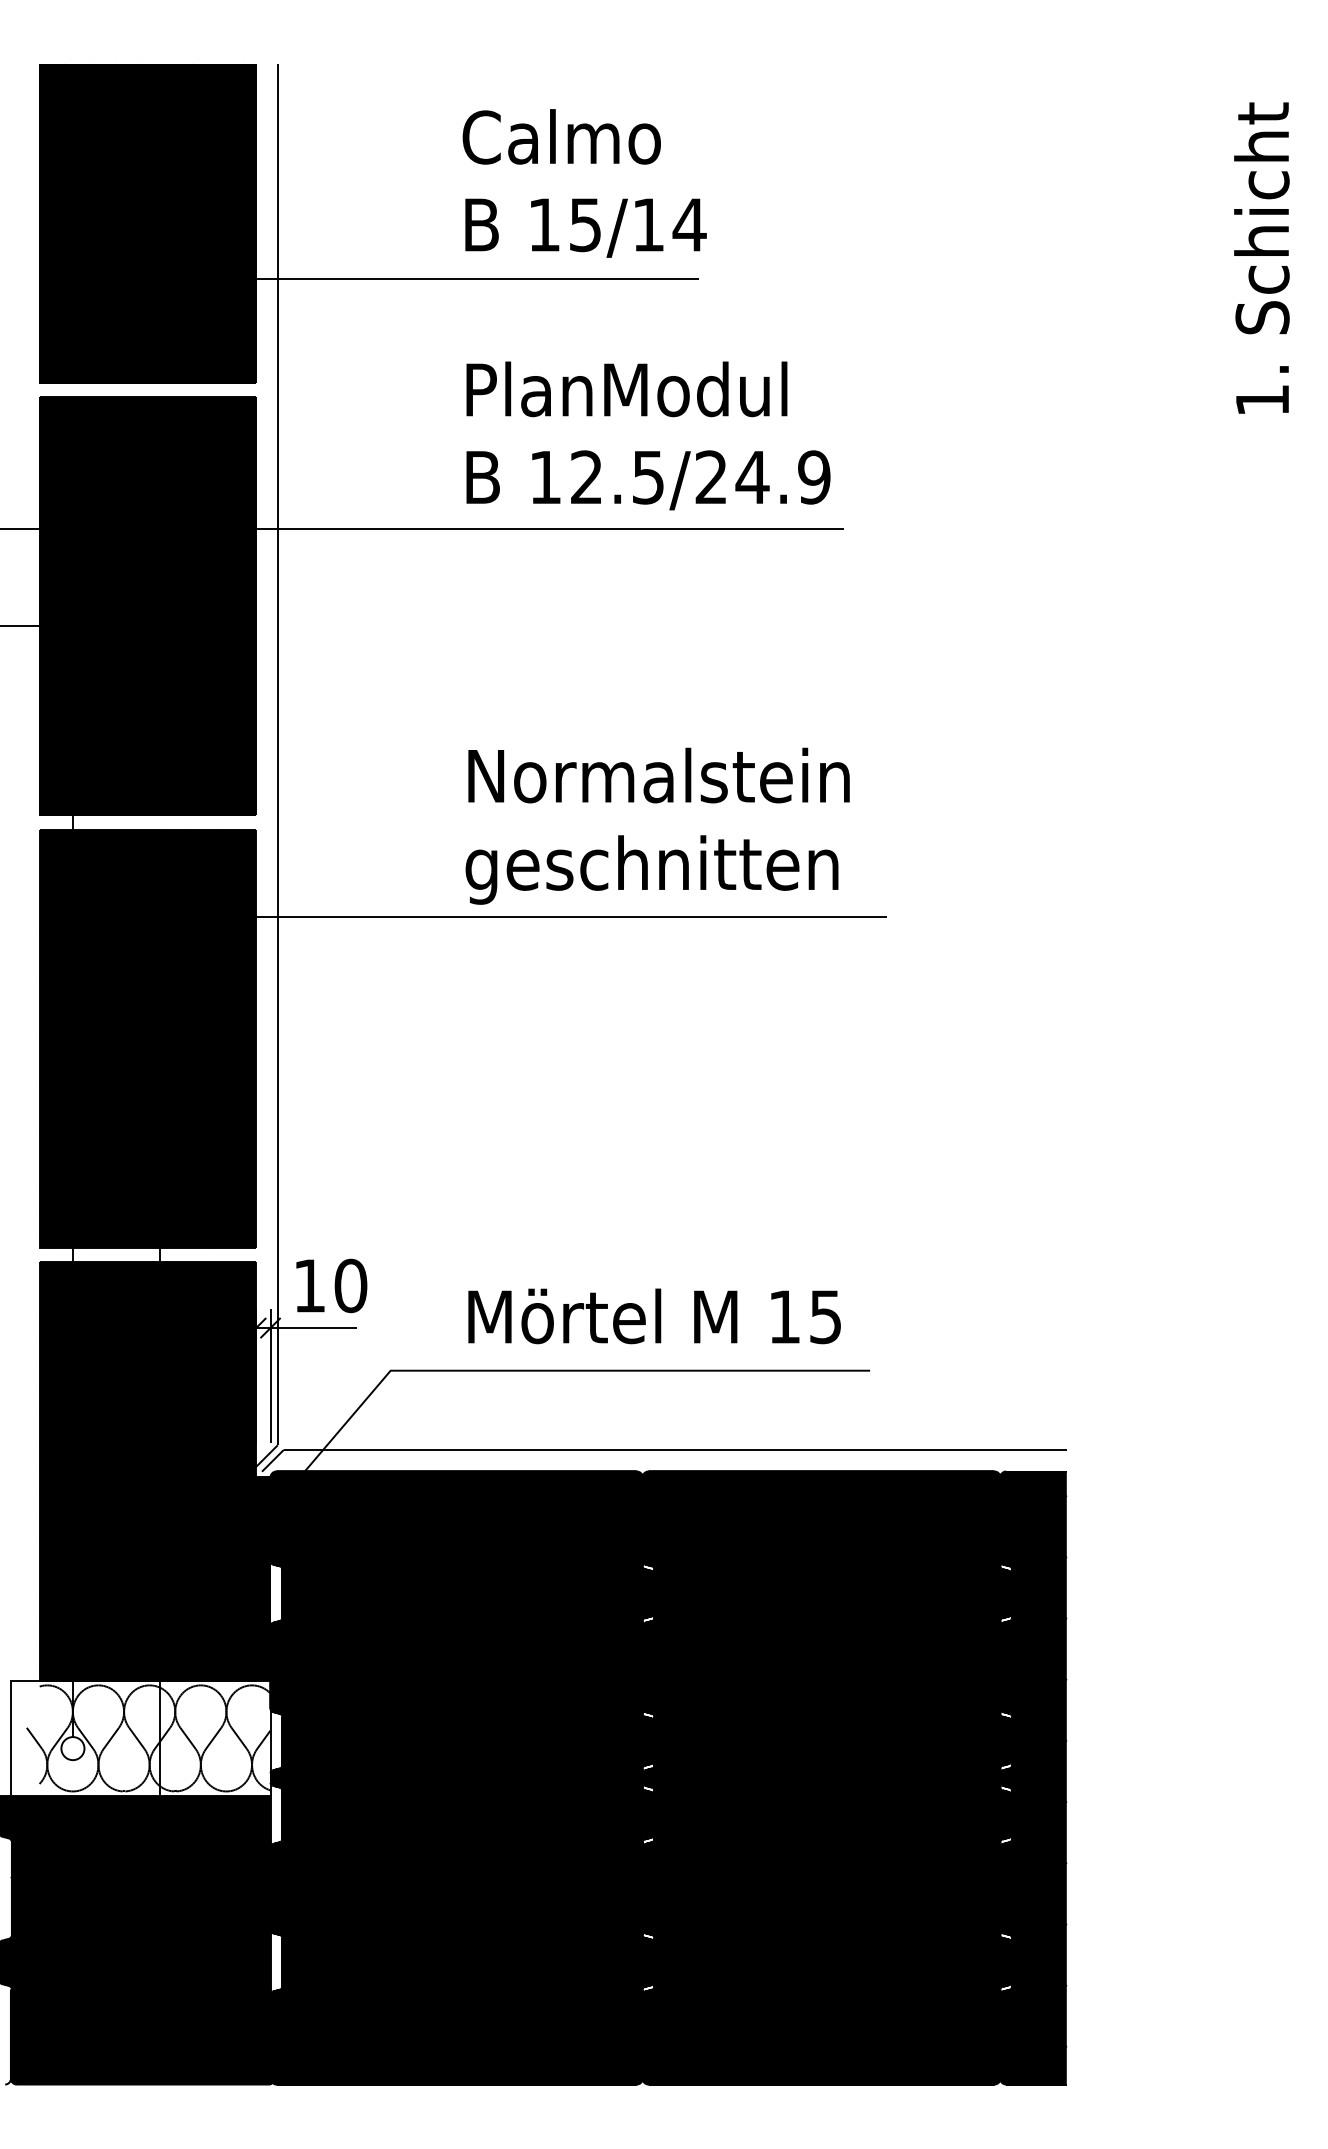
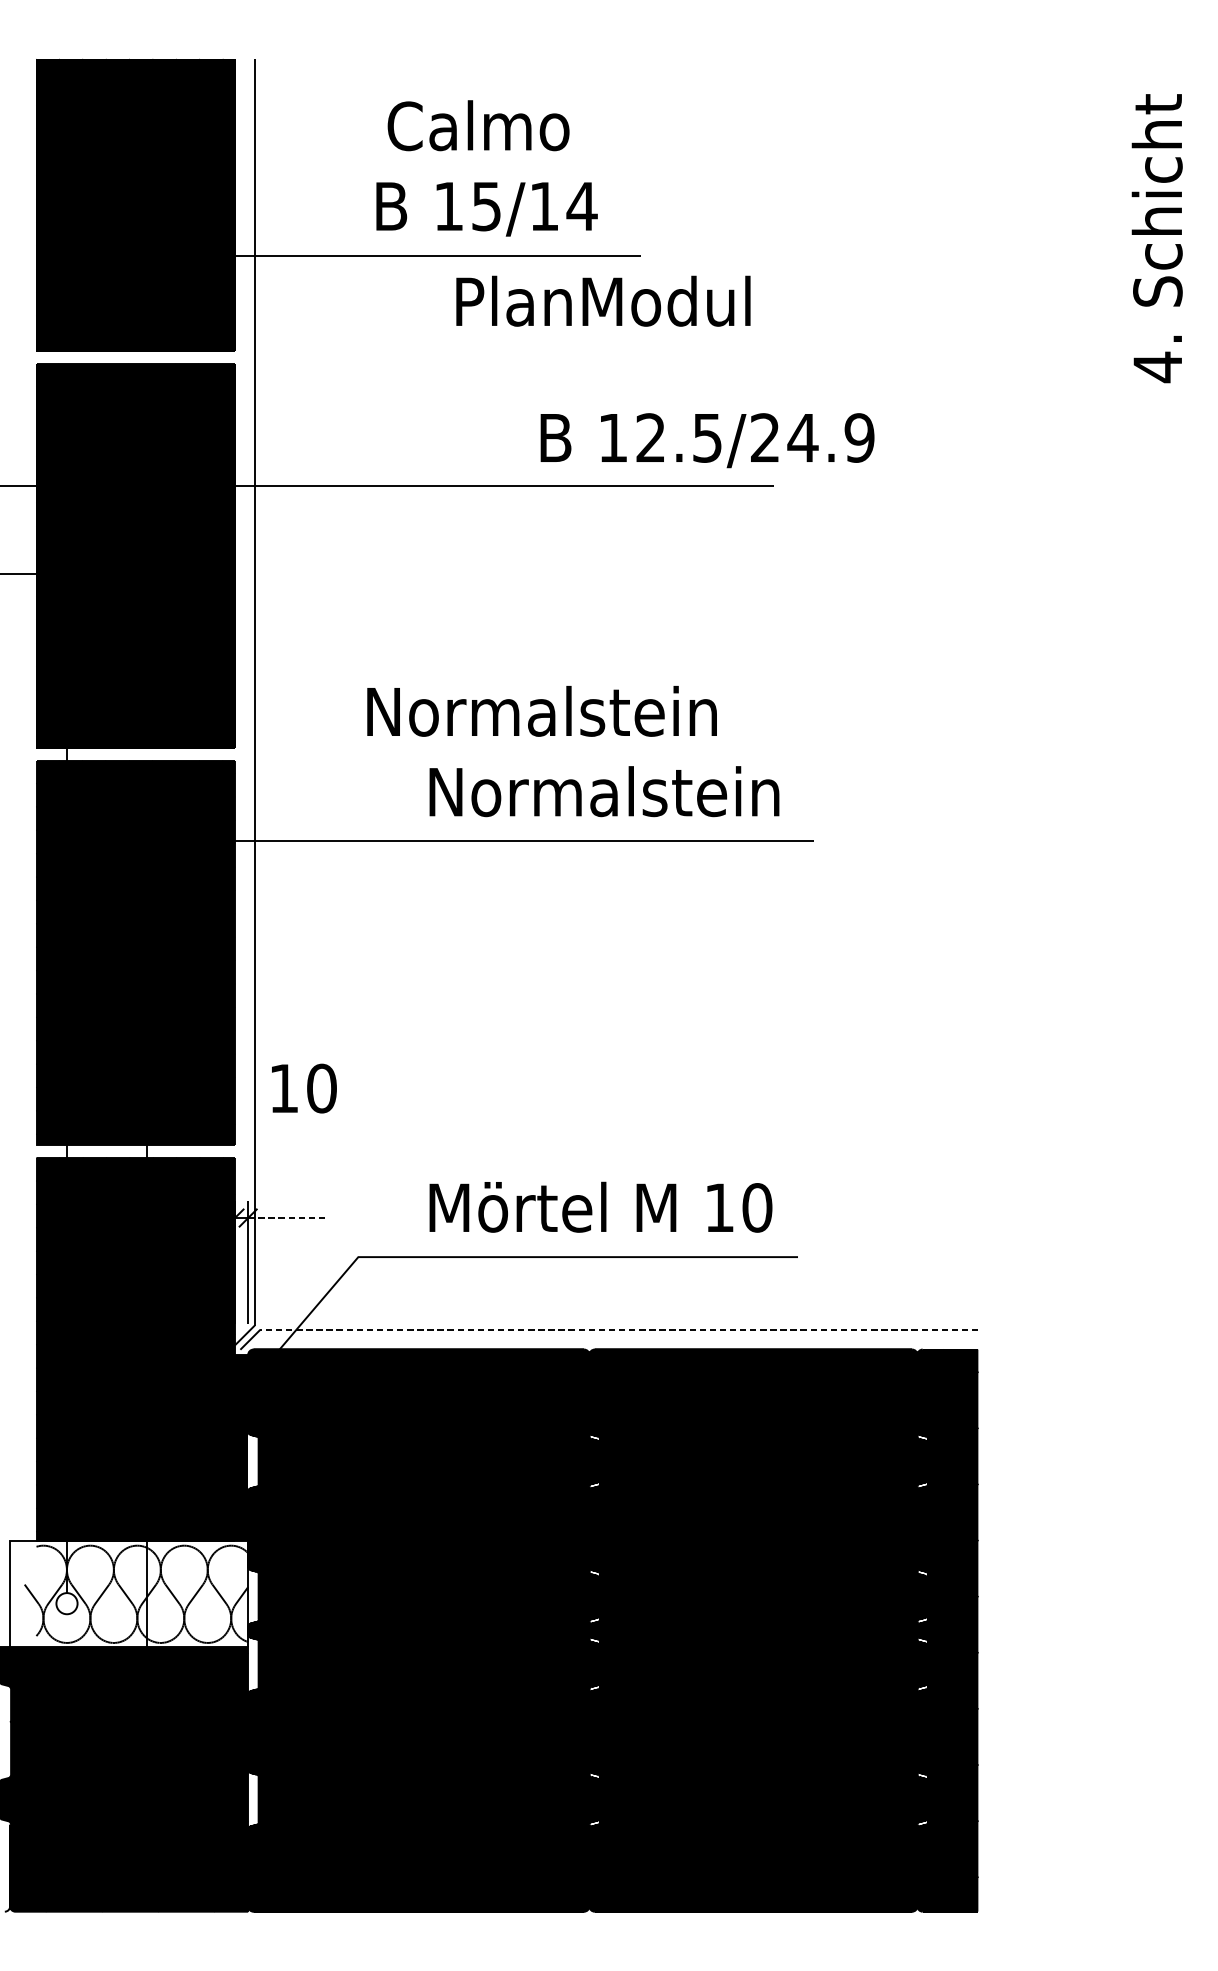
text: (561, 136) -> (478, 125), moved
text: (585, 227) -> (486, 208), moved
text: (626, 389) -> (603, 301), moved
text: (1262, 400) -> (1157, 367), 1. -> 4.
text: (648, 480) -> (707, 440), moved
text: (658, 775) -> (541, 711), moved
text: (657, 869) -> (603, 797), geschnitten -> Normalstein
text: (331, 1285) -> (304, 1088), moved
text: (825, 1316) -> (757, 1207), 15 -> 10
line: (314, 1328) -> (288, 1218), solid -> dashed
line: (674, 1449) -> (618, 1329), solid -> dashed

